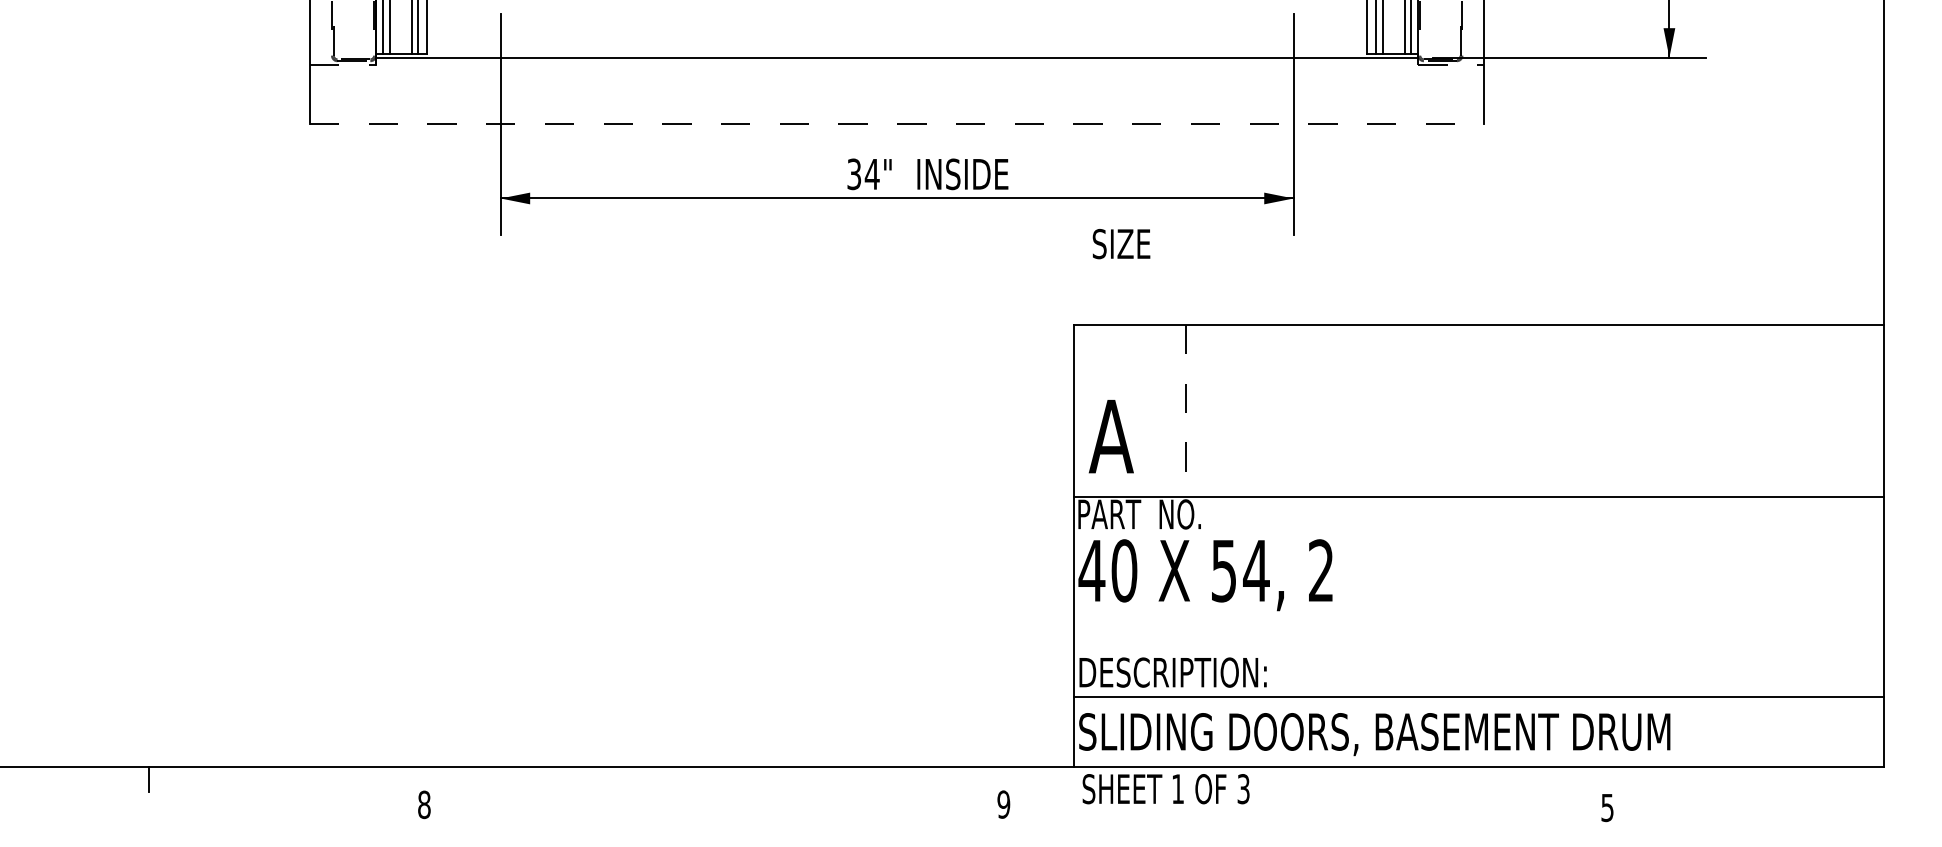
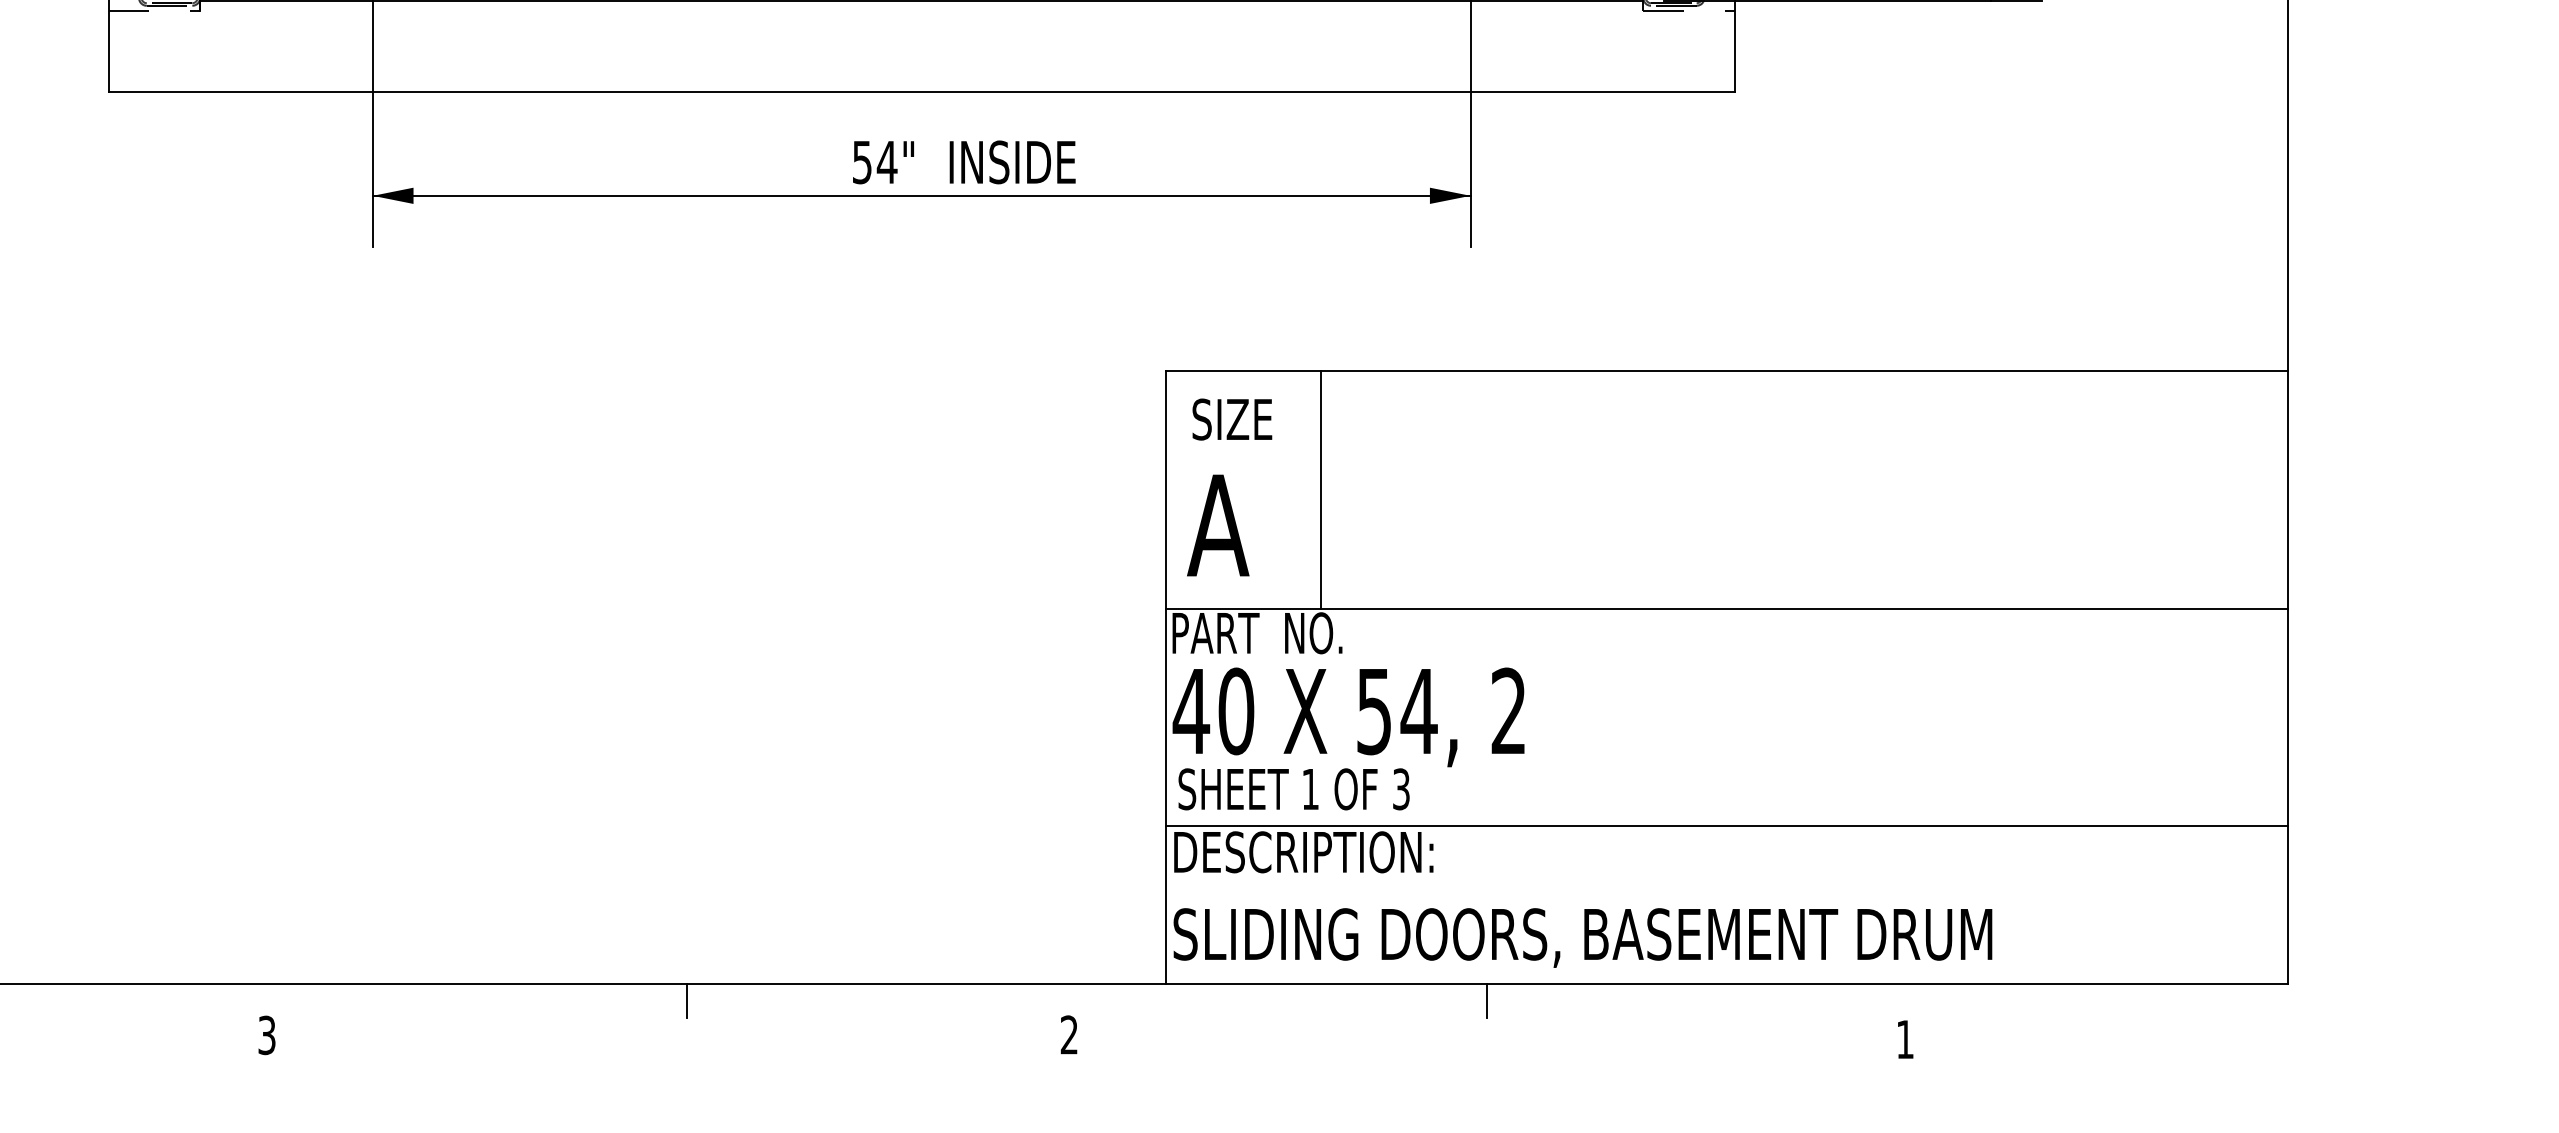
line: (897, 123) -> (922, 91), dashed -> solid
text: (854, 173) -> (862, 161), 34" -> 54"
text: (1121, 244) -> (1232, 420), moved
line: (1185, 410) -> (1320, 489), dashed -> solid
line: (1478, 697) -> (1726, 825), moved
line: (727, 779) -> (686, 1000), added
line: (1305, 779) -> (1487, 1000), added
text: (1165, 789) -> (1293, 789), moved
text: (424, 804) -> (267, 1034), 8 -> 3
text: (1003, 804) -> (1068, 1034), 9 -> 2
text: (1607, 808) -> (1905, 1040), 5 -> 1

